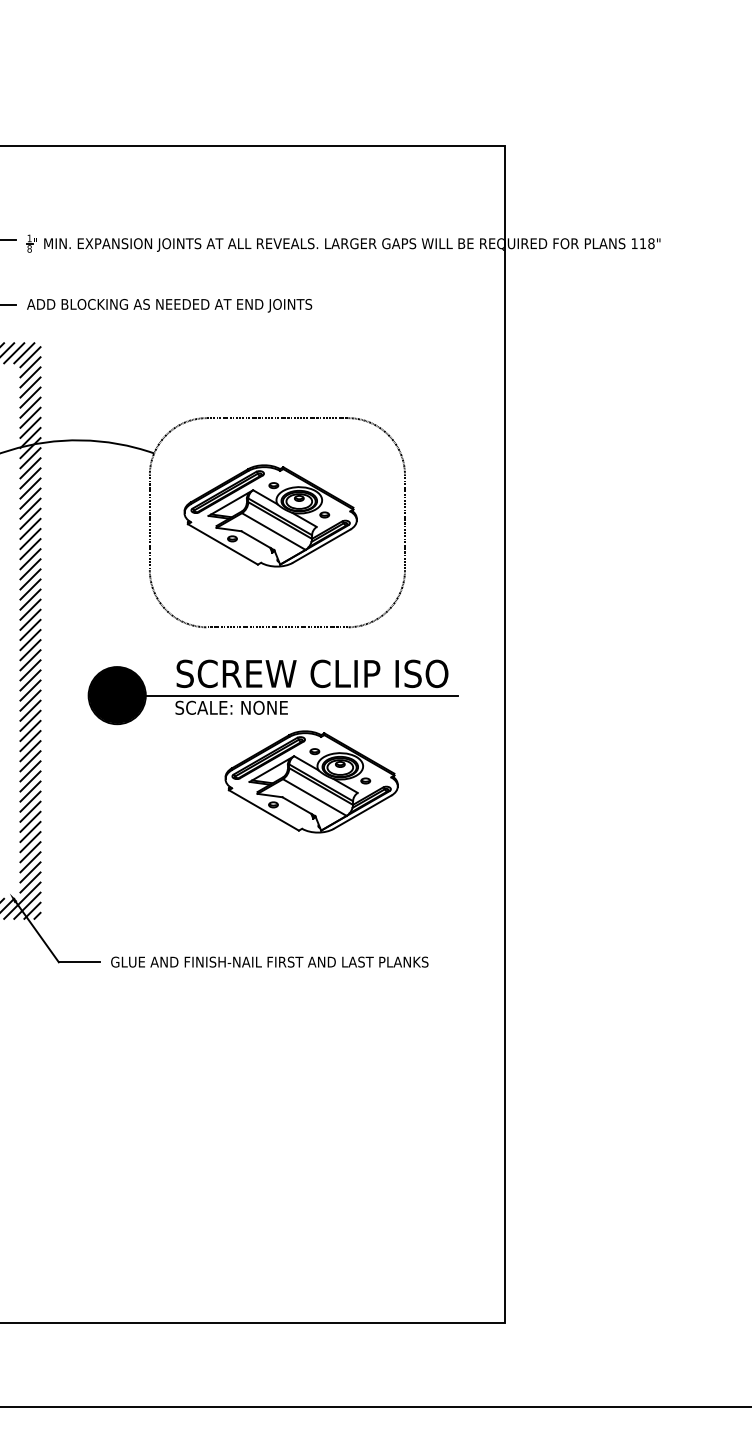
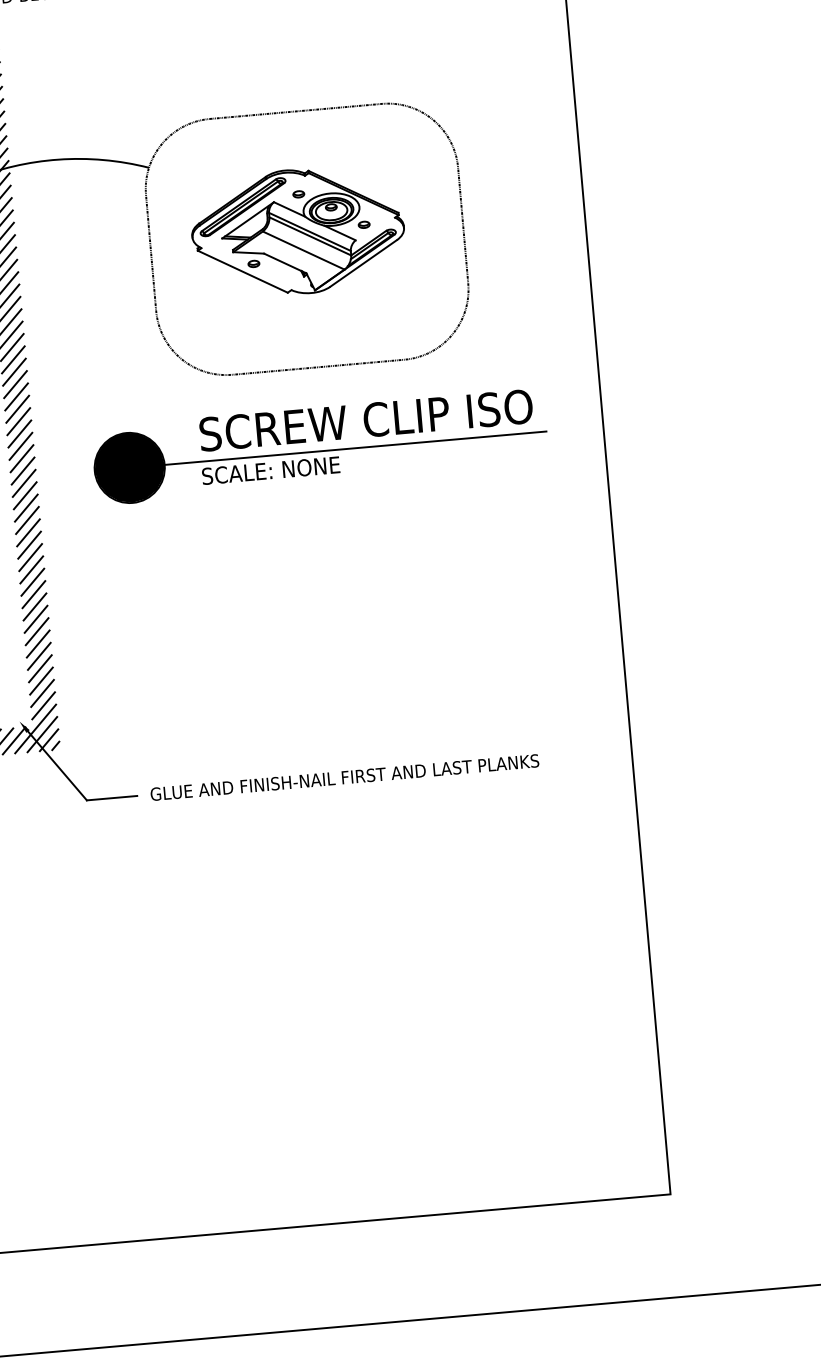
part: (311, 781) -> (376, 552), removed

